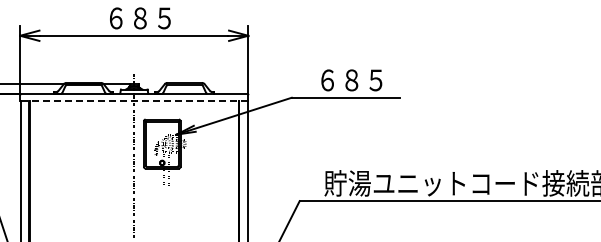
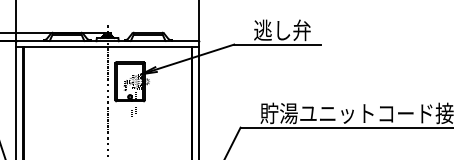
text: (351, 79) -> (282, 29), ６８５ -> 逃し弁
line: (133, 101) -> (107, 47), dashed -> solid

